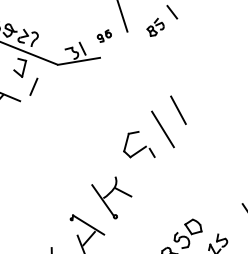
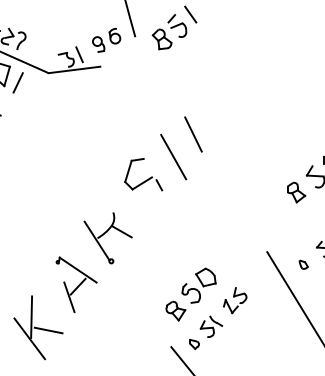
part: (155, 27) -> (169, 32), size x1.67
part: (104, 36) -> (106, 40), size x1.67
line: (33, 86) -> (17, 82), moved

